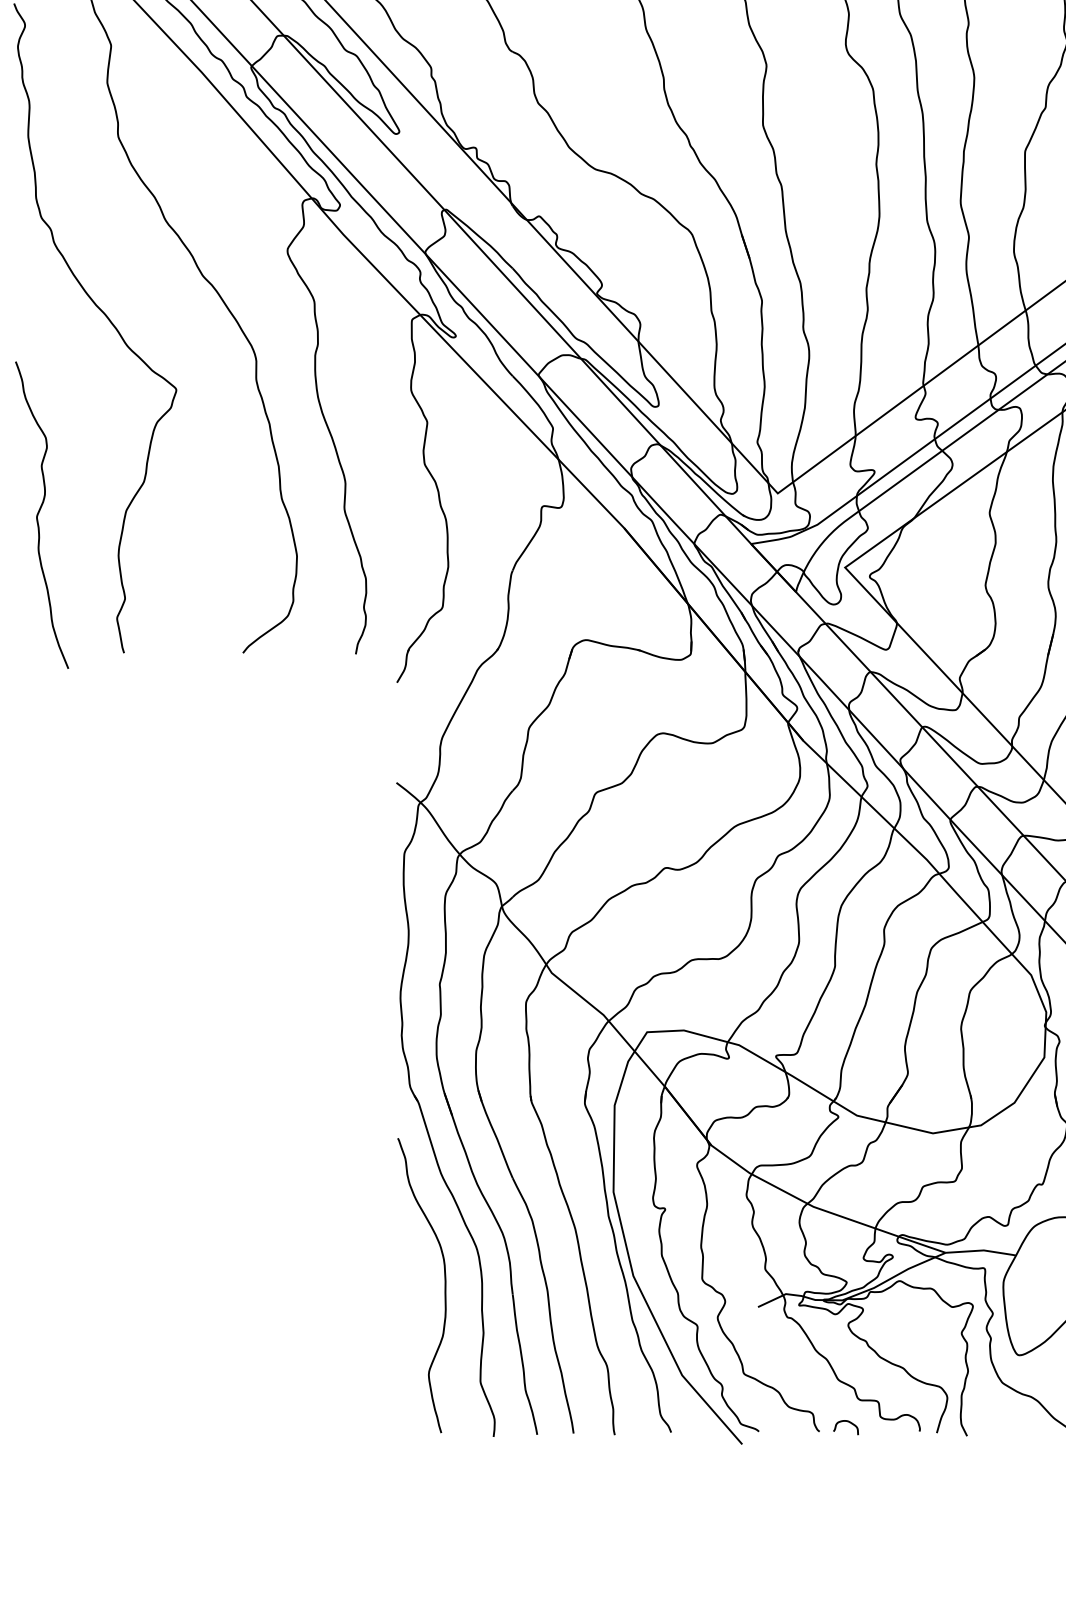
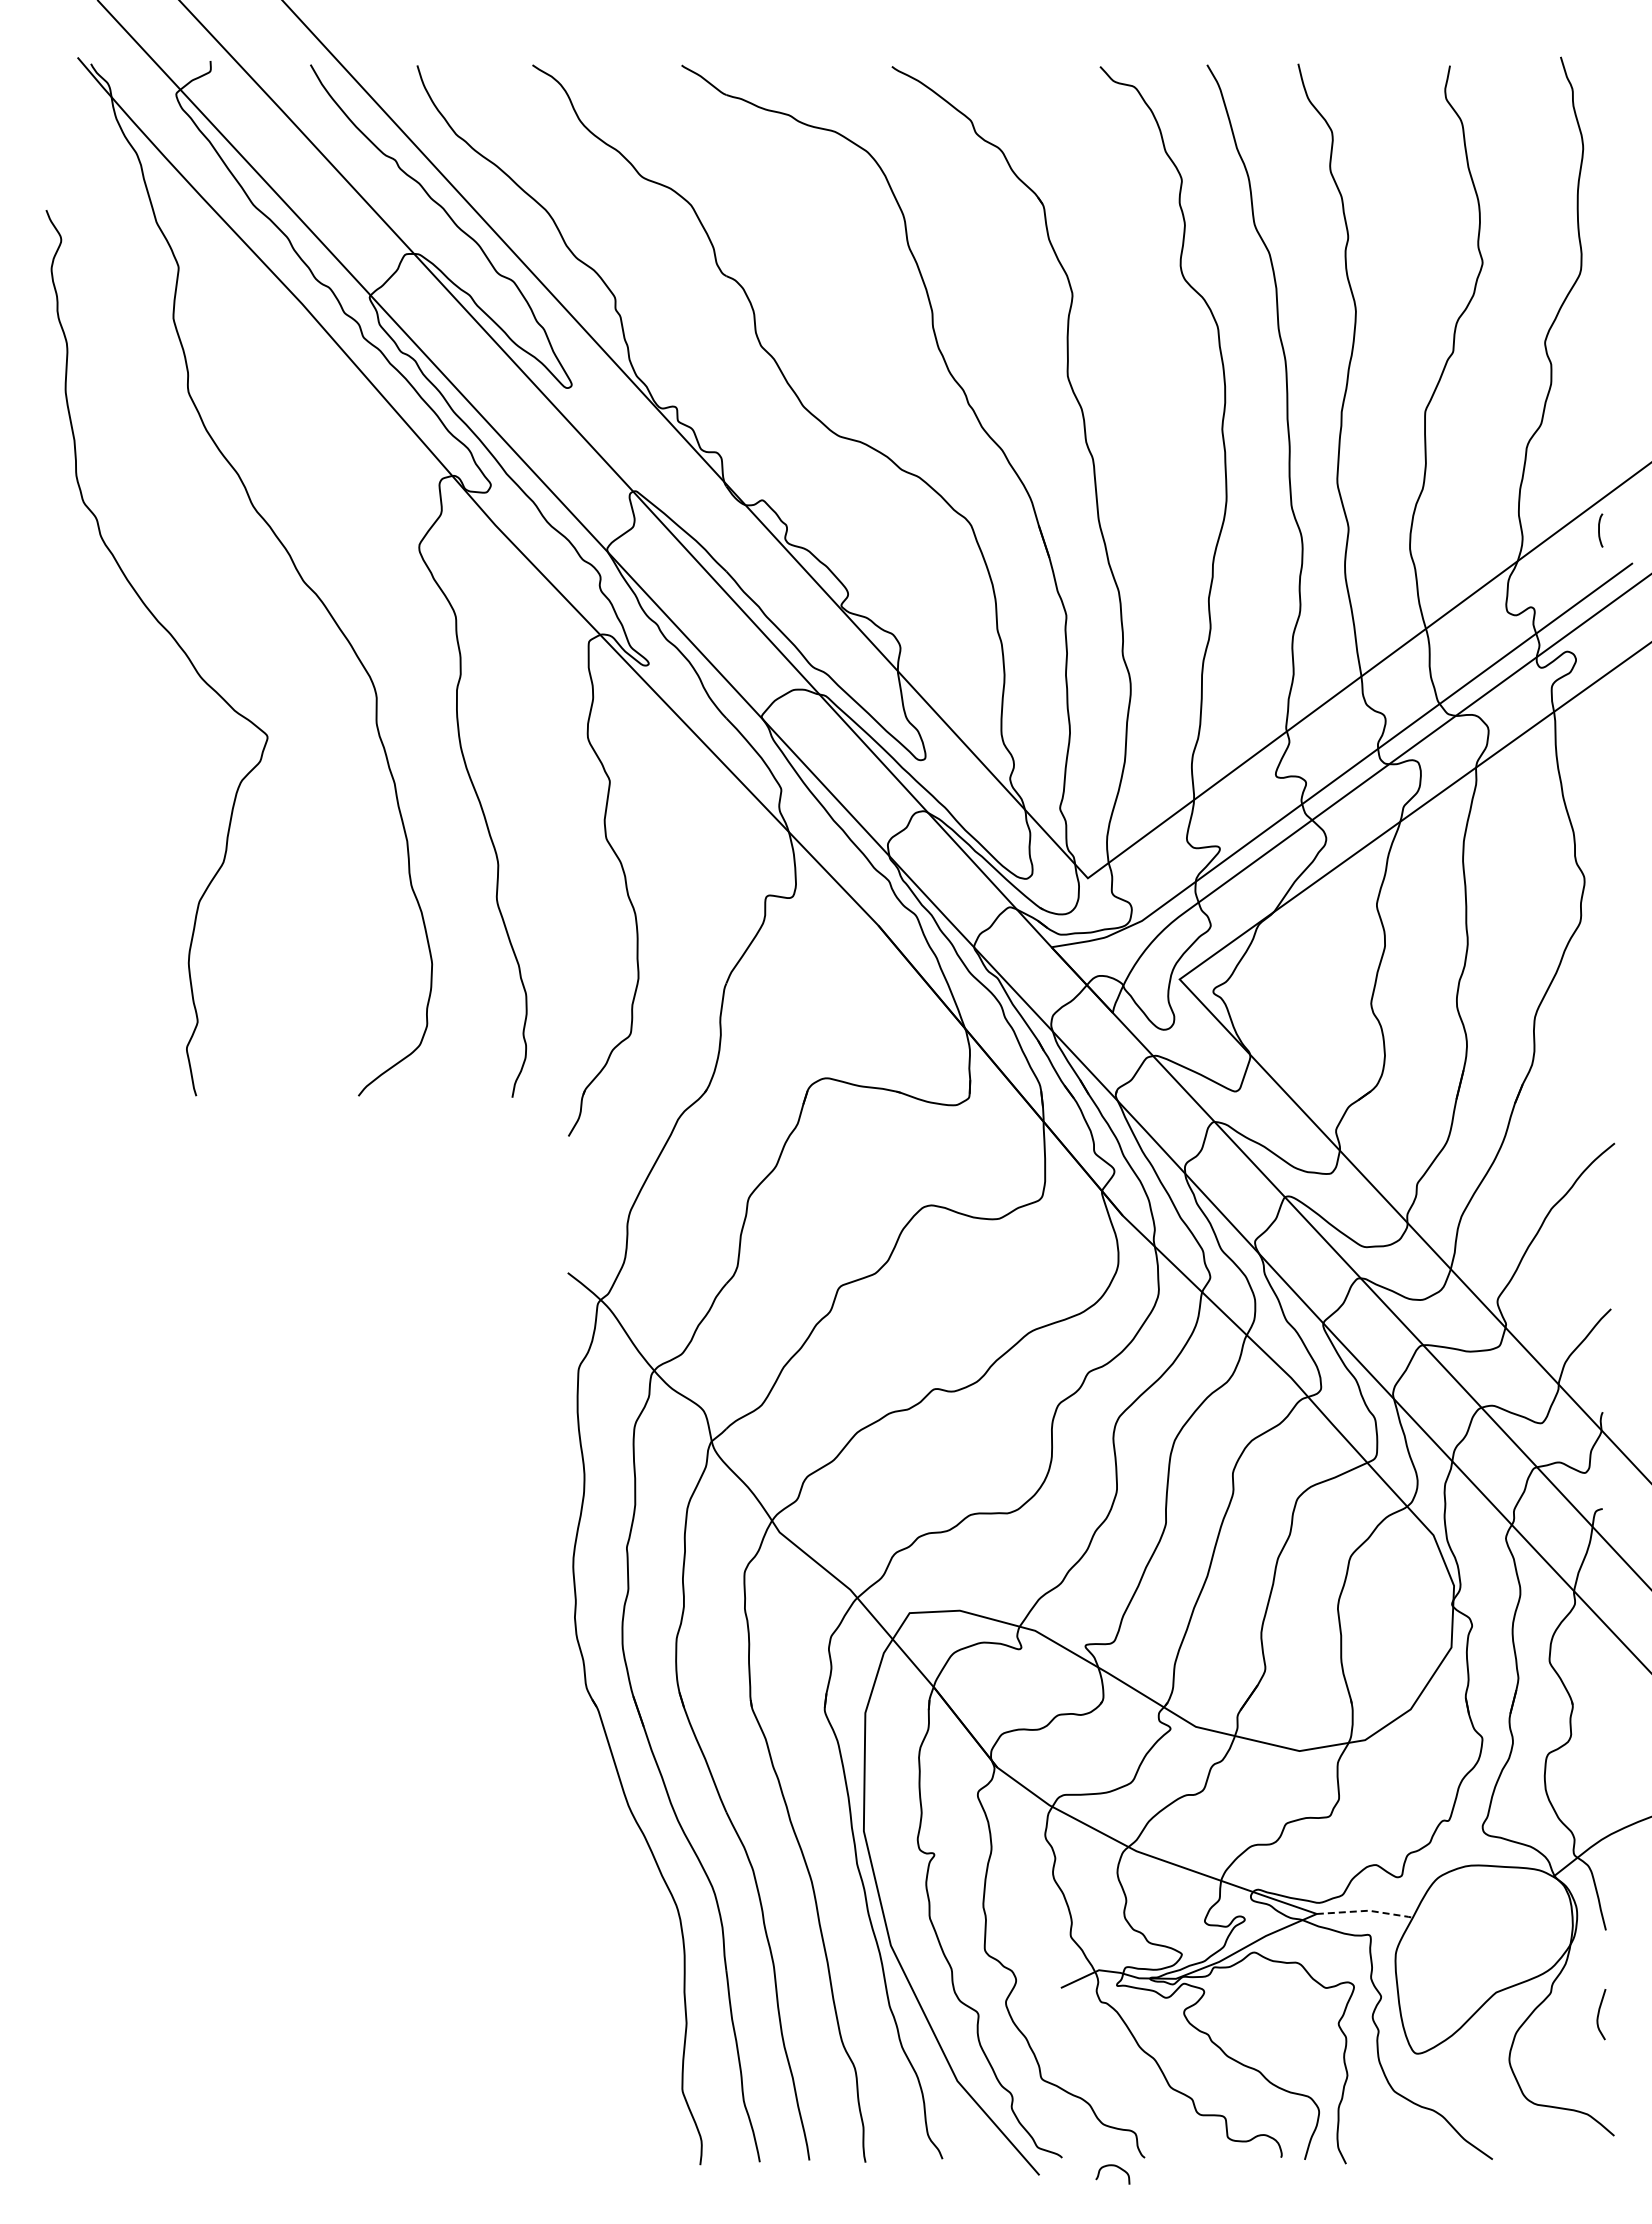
curve: (39, 513) -> (80, 905), removed
line: (982, 1250) -> (1366, 1910), solid -> dashed
curve: (444, 1285) -> (633, 1958), removed
curve: (845, 1421) -> (1112, 2166), moved

